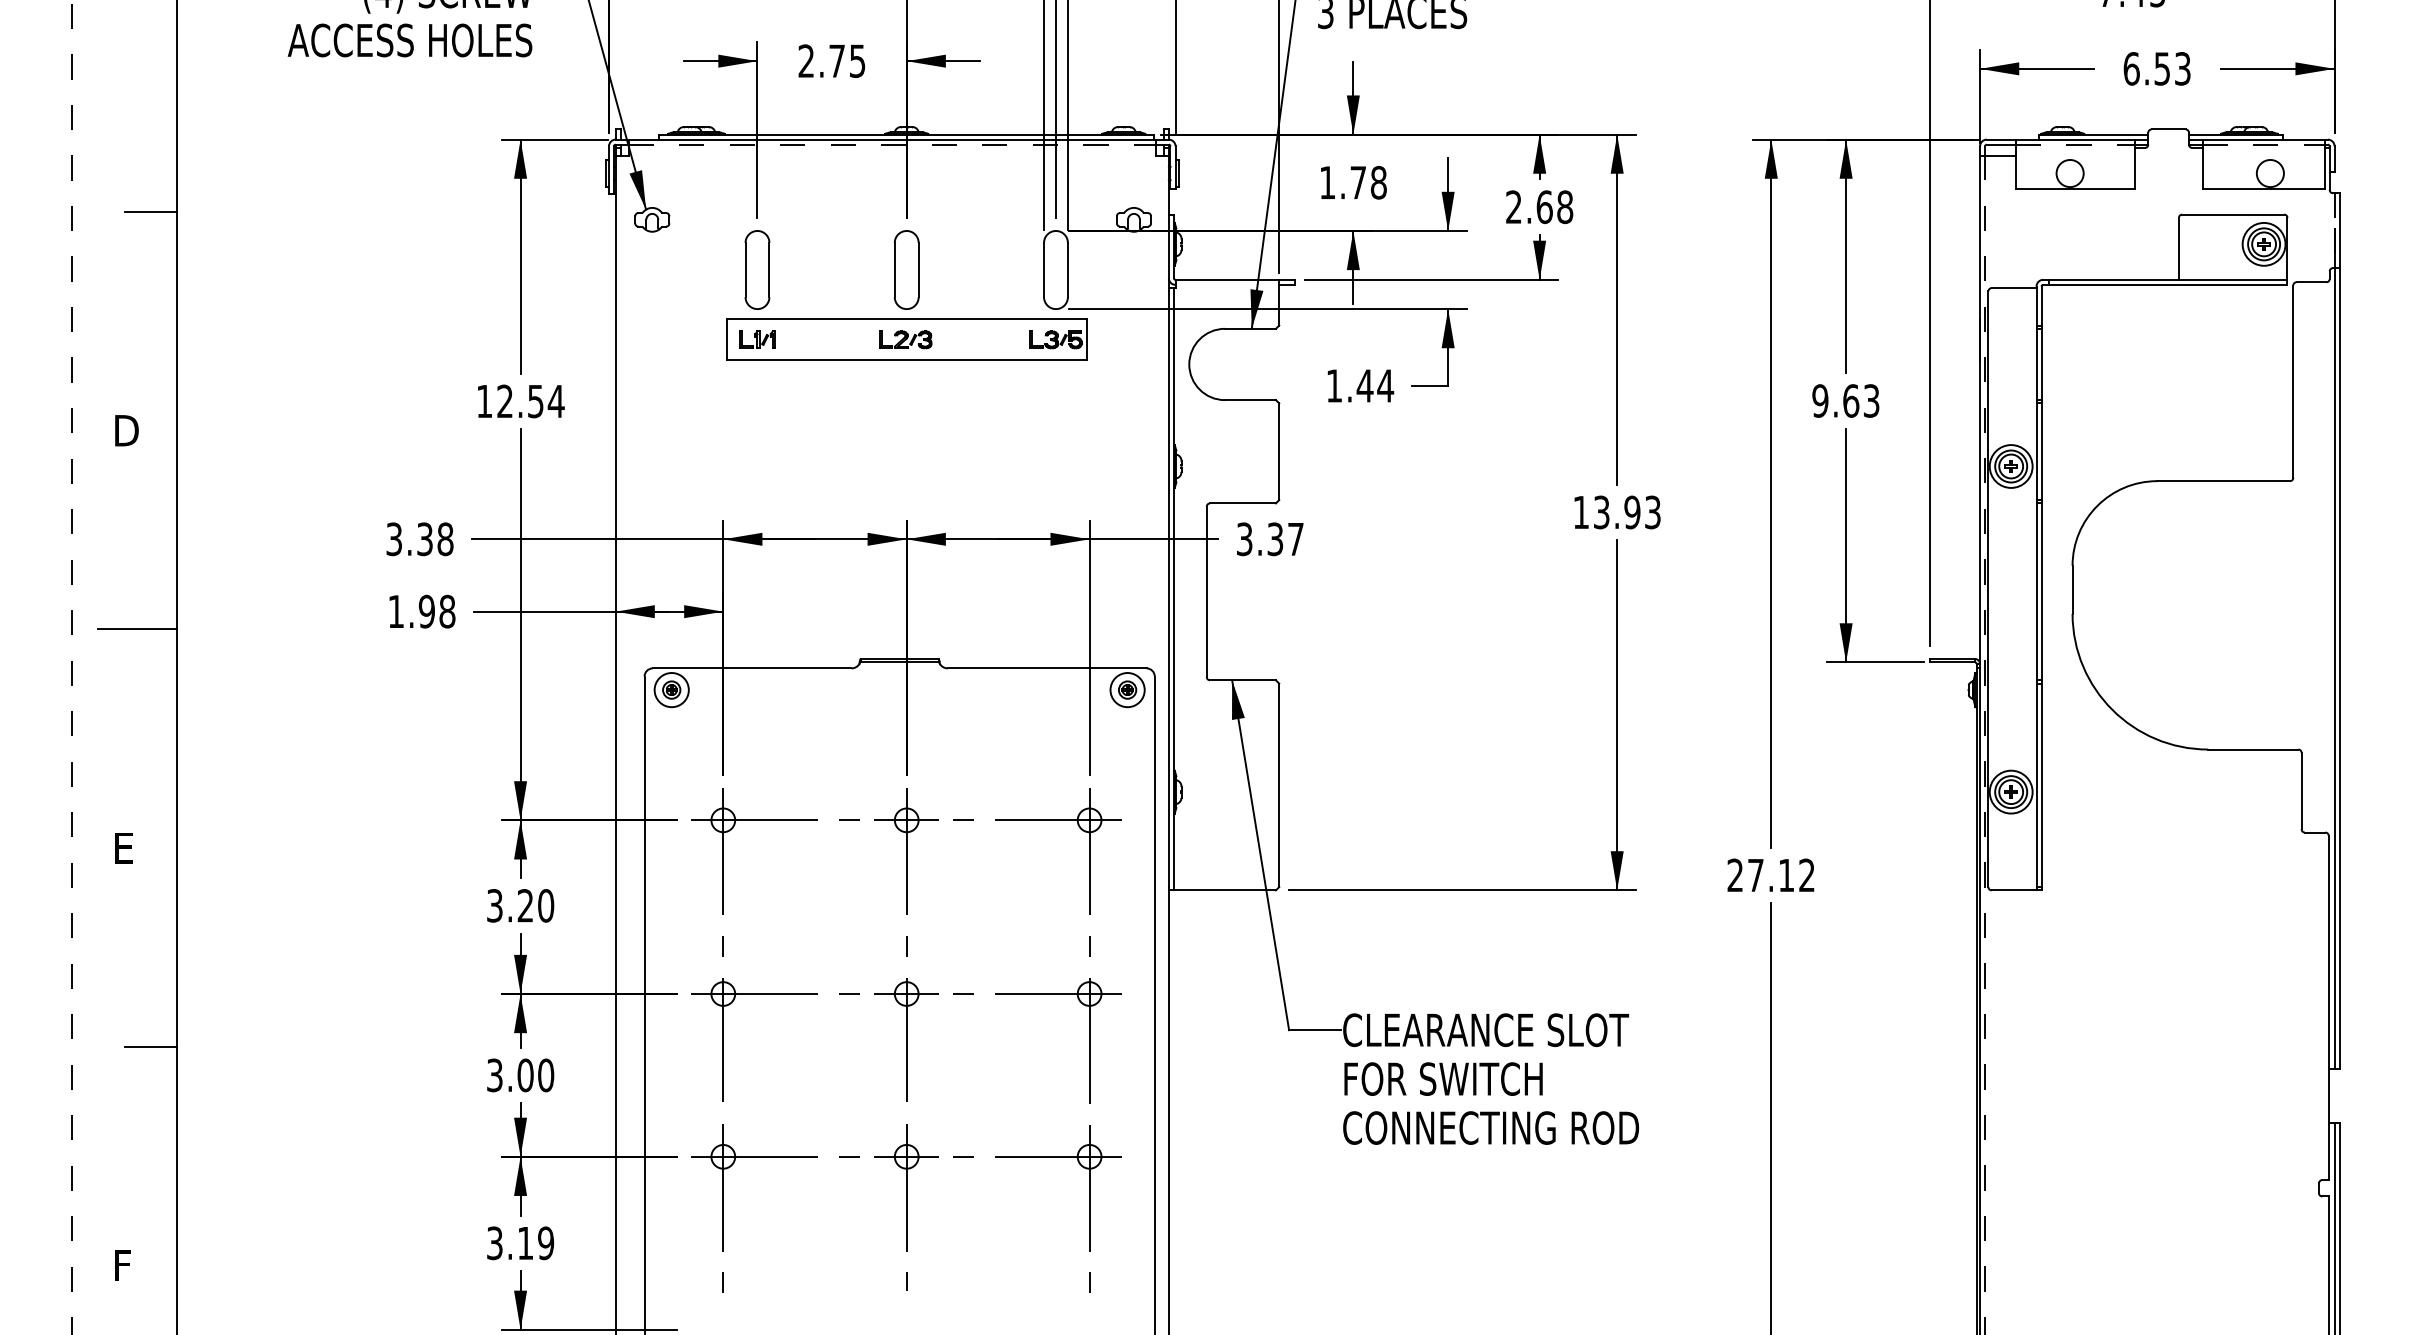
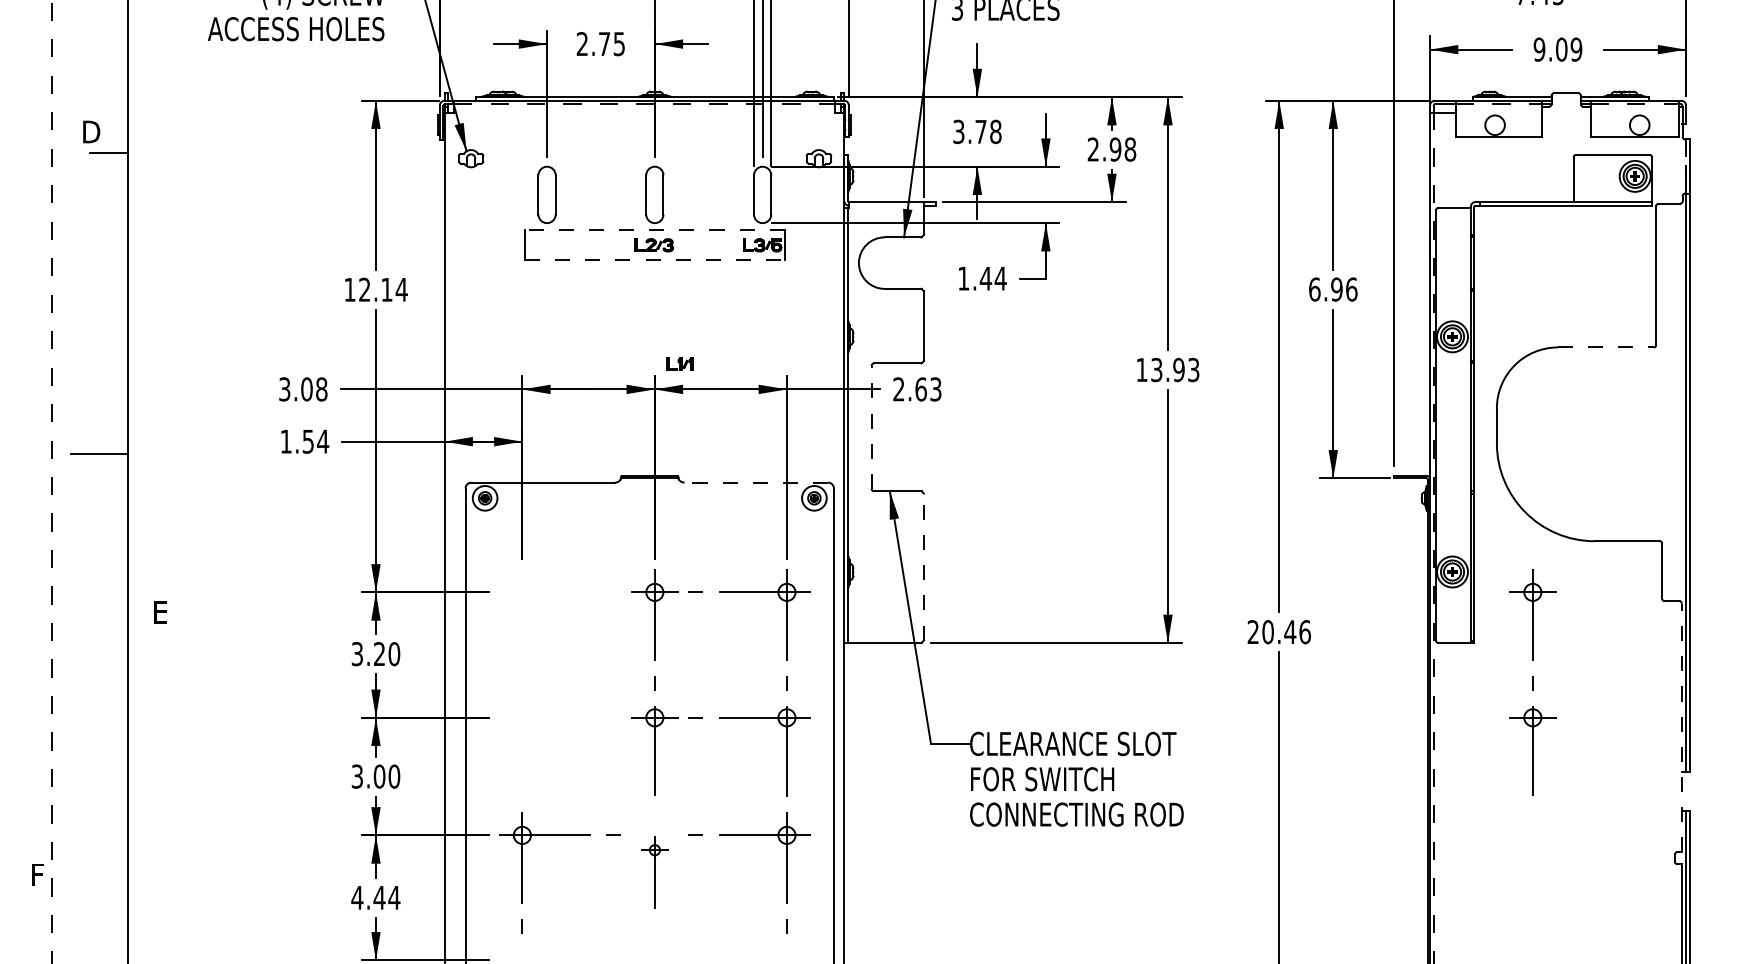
text: (2156, 68) -> (1557, 49), 6.53 -> 9.09
text: (1327, 182) -> (958, 131), 1.78 -> 3.78
text: (1544, 207) -> (1115, 149), 2.68 -> 2.98
line: (906, 319) -> (654, 230), solid -> dashed
part: (756, 338) -> (679, 363), moved
line: (906, 359) -> (654, 259), solid -> dashed
text: (535, 400) -> (386, 289), 12.54 -> 12.14
text: (1846, 400) -> (1333, 289), 9.63 -> 6.96
text: (126, 430) -> (91, 131), moved
line: (2222, 481) -> (1605, 347), solid -> dashed
text: (424, 539) -> (306, 389), 3.38 -> 3.08
text: (1270, 539) -> (917, 389), 3.37 -> 2.63
line: (1206, 592) -> (871, 427), solid -> dashed
text: (436, 611) -> (315, 441), 1.98 -> 1.54
line: (1047, 668) -> (756, 482), solid -> dashed
line: (1278, 784) -> (923, 566), solid -> dashed
text: (123, 848) -> (160, 612), moved
text: (1781, 875) -> (1286, 632), 27.12 -> 20.46
part: (2121, 945) -> (1532, 682), added
part: (774, 993) -> (559, 717), removed
line: (2328, 1007) -> (1681, 727), solid -> dashed
line: (150, 1046) -> (108, 755), removed
part: (906, 1208) -> (654, 872), size x0.6
text: (519, 1242) -> (375, 897), 3.19 -> 4.44
text: (122, 1264) -> (37, 874), moved

